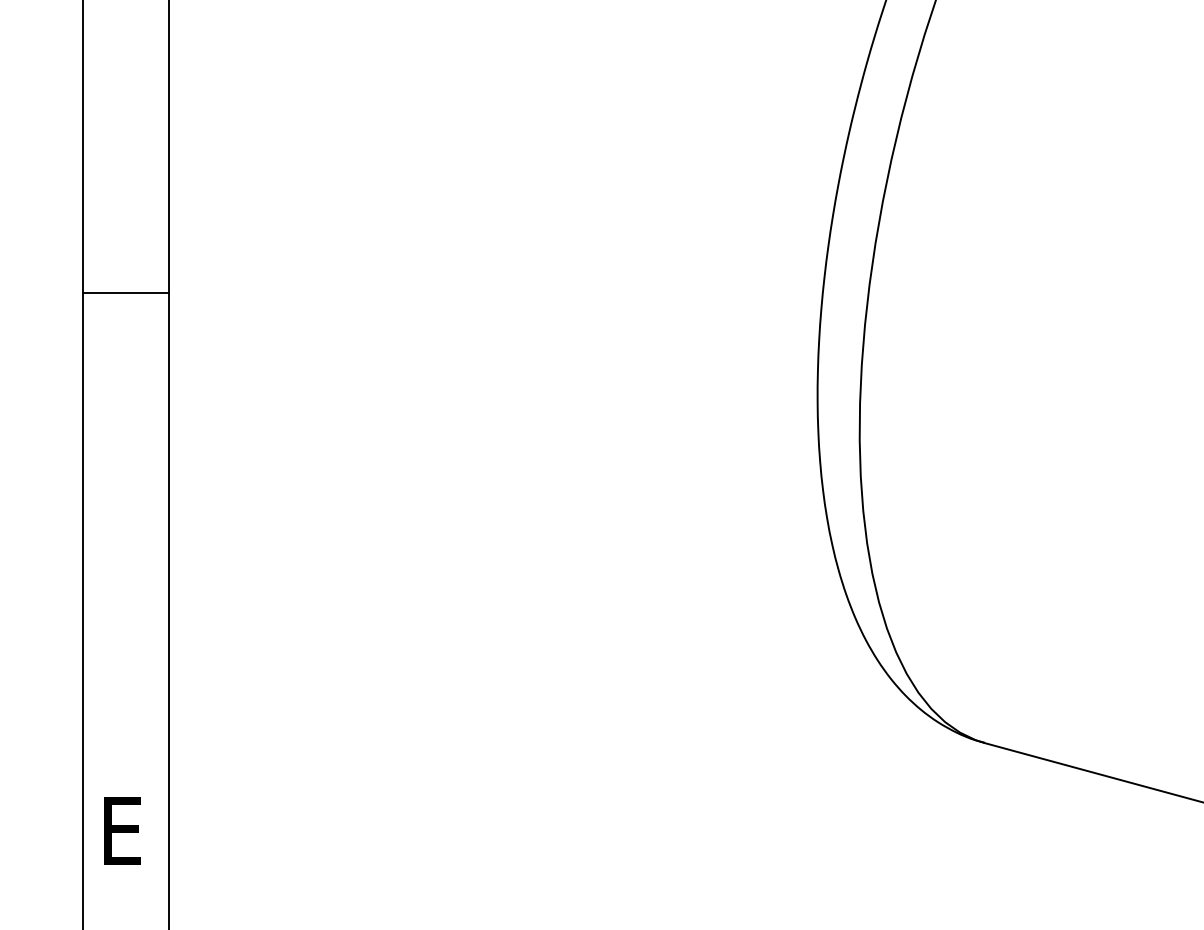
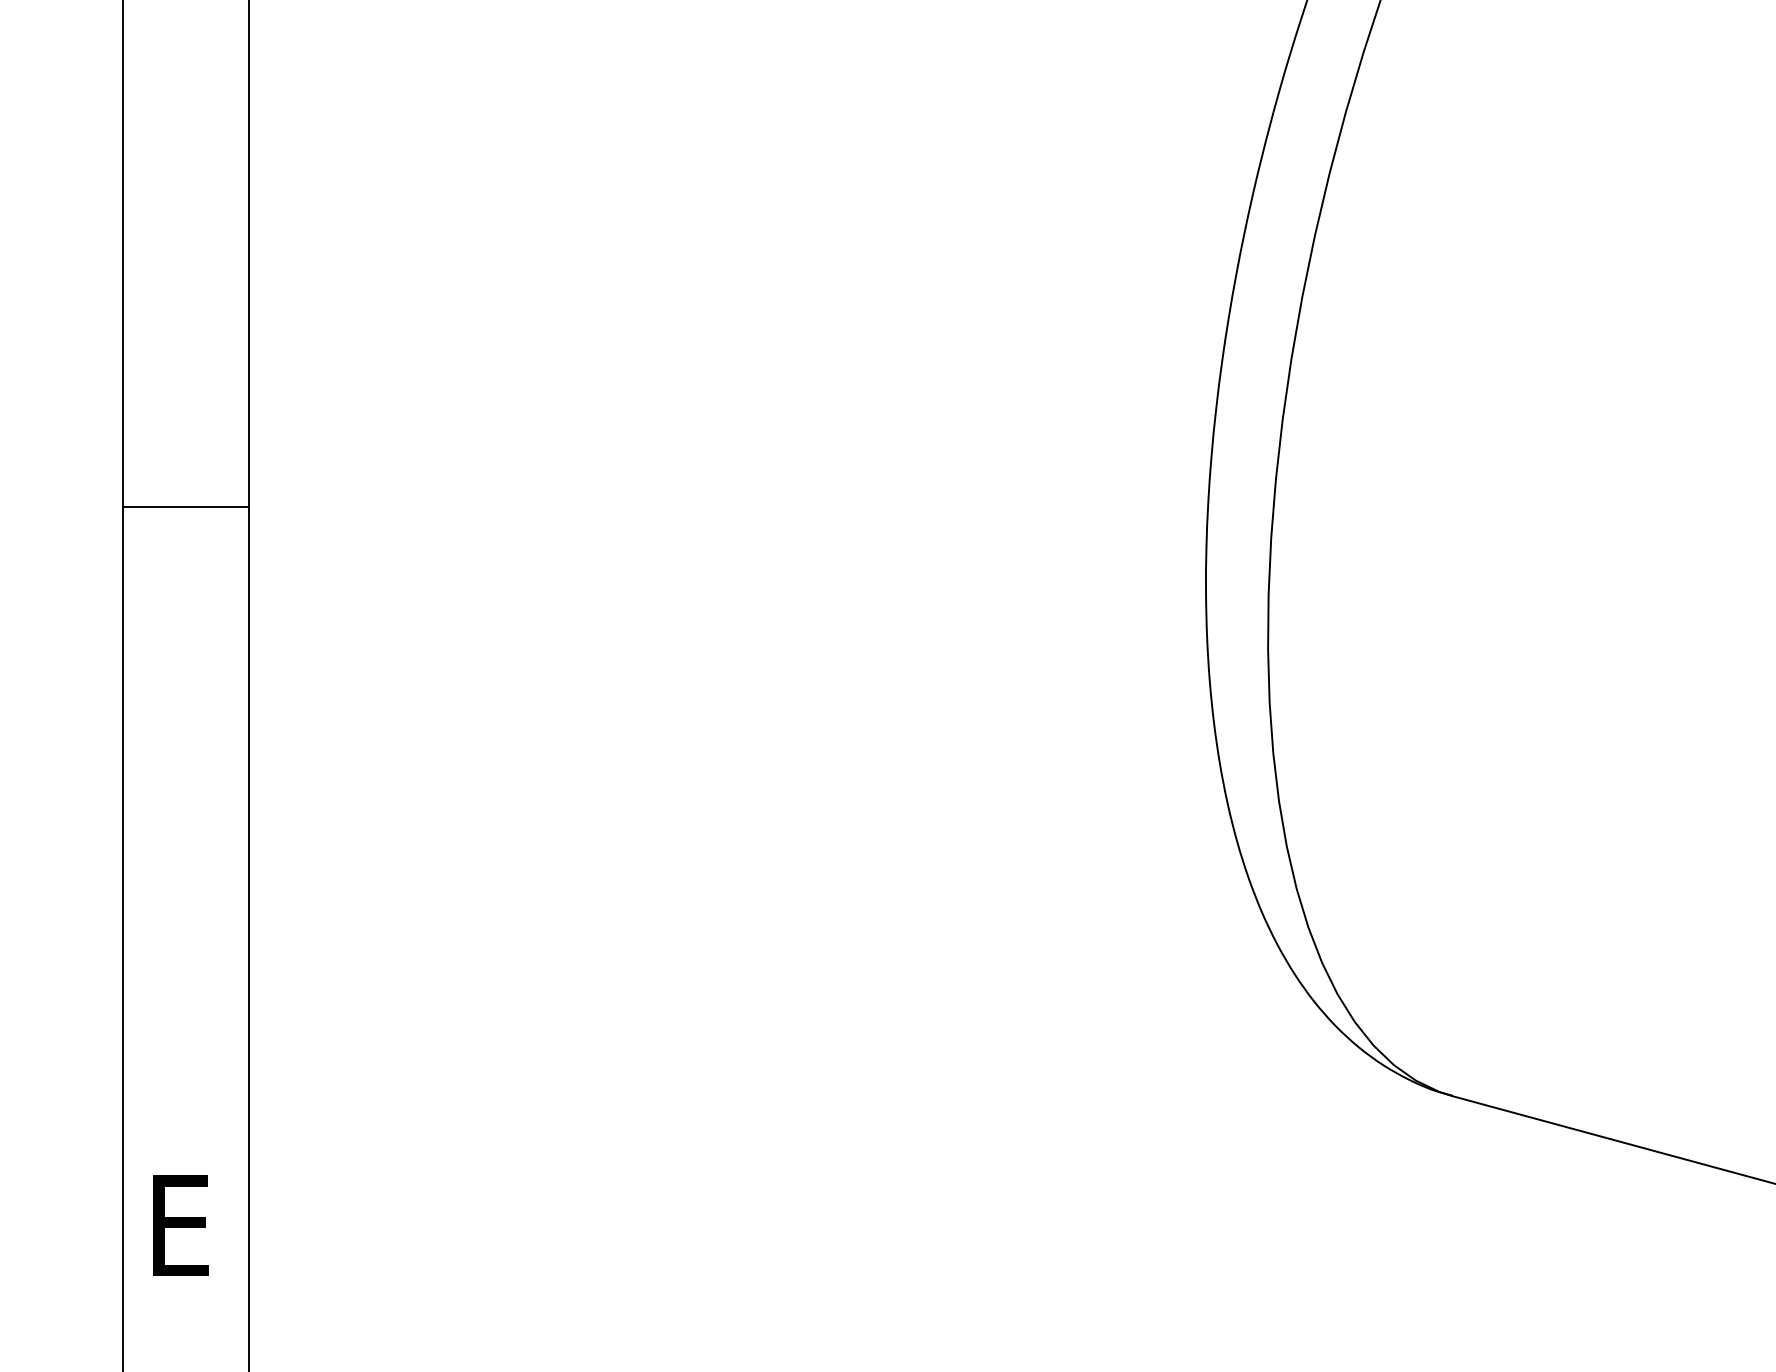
line: (125, 293) -> (185, 506), moved

